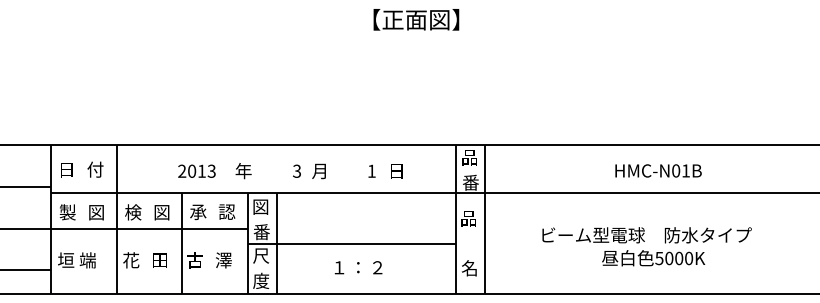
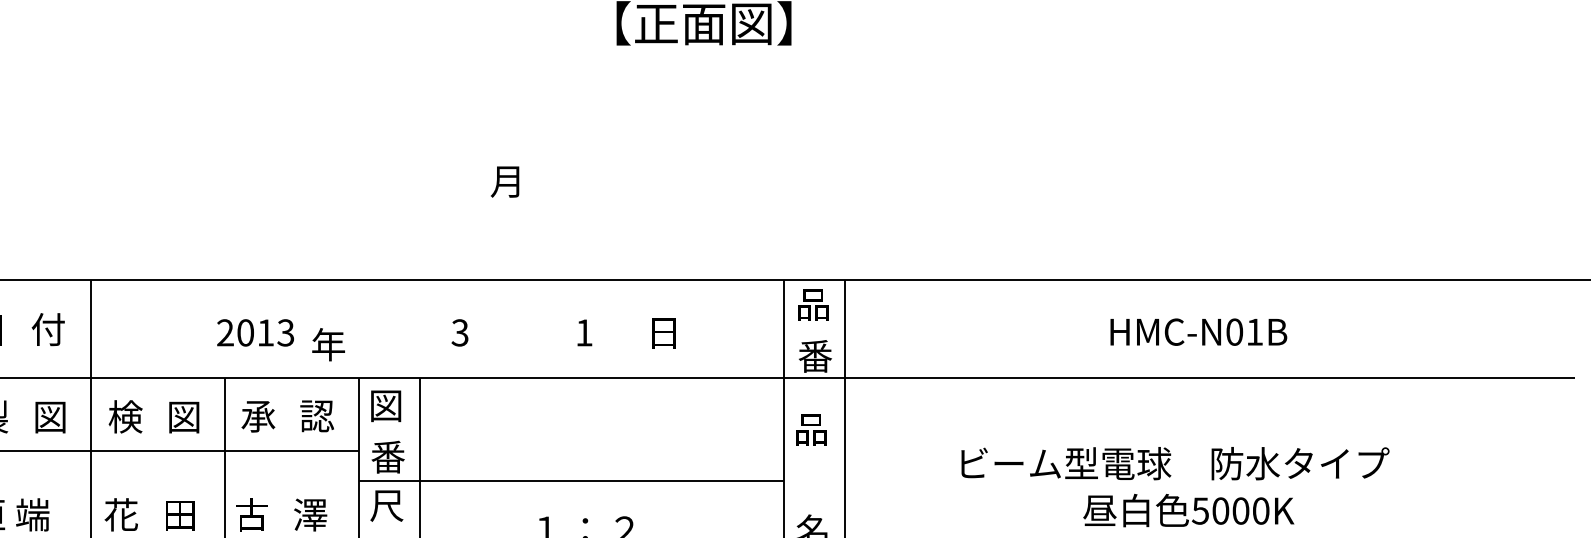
text: (371, 170) -> (583, 331), moved
text: (243, 171) -> (328, 345), moved
text: (318, 171) -> (503, 182), moved

